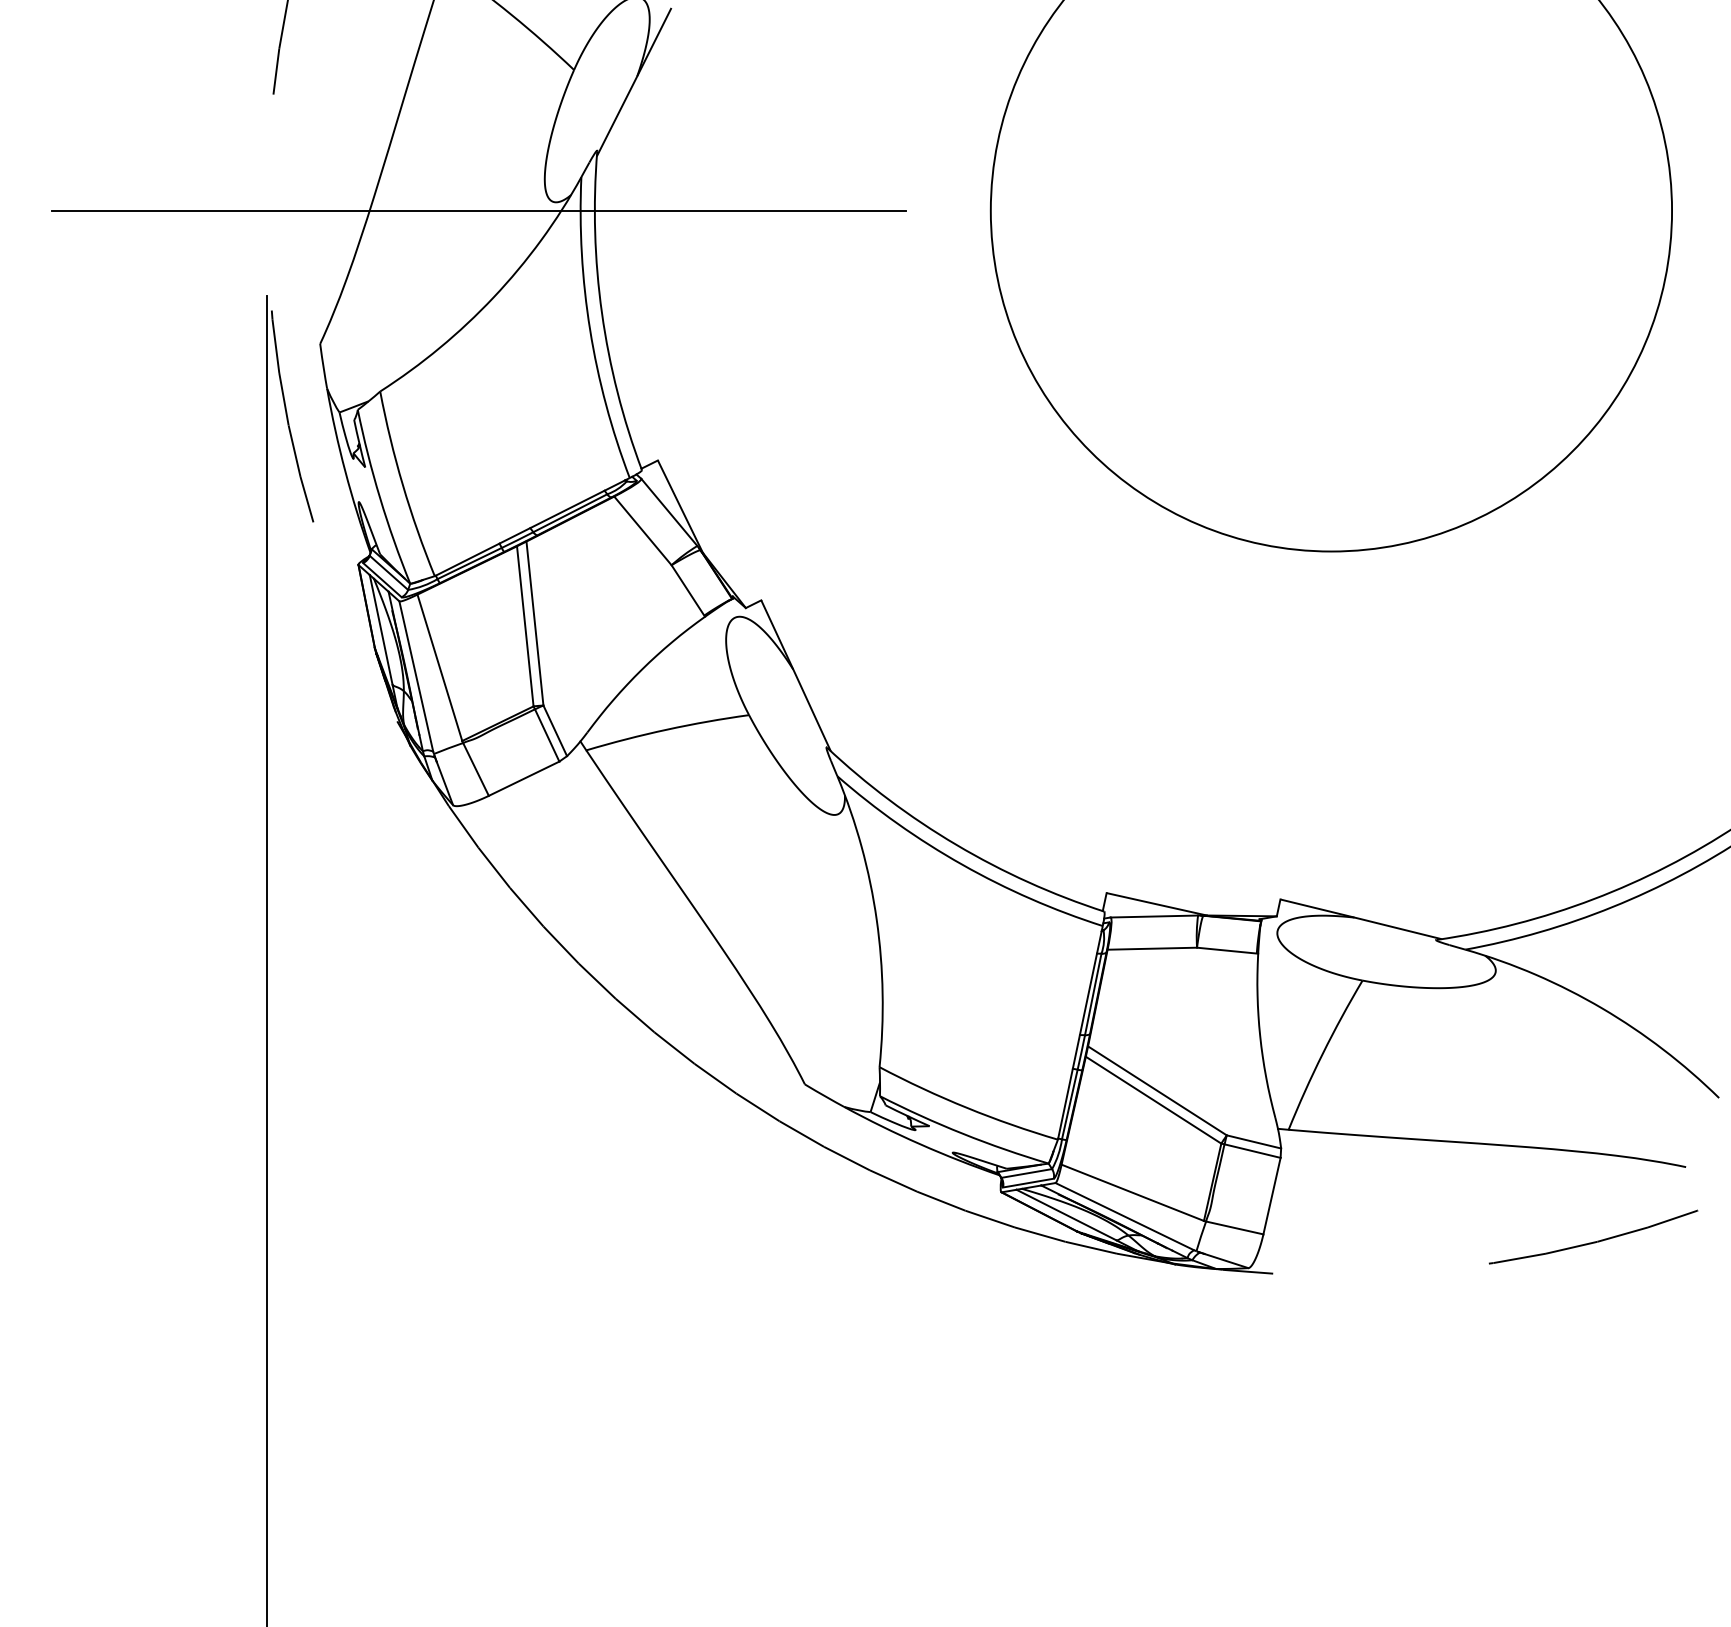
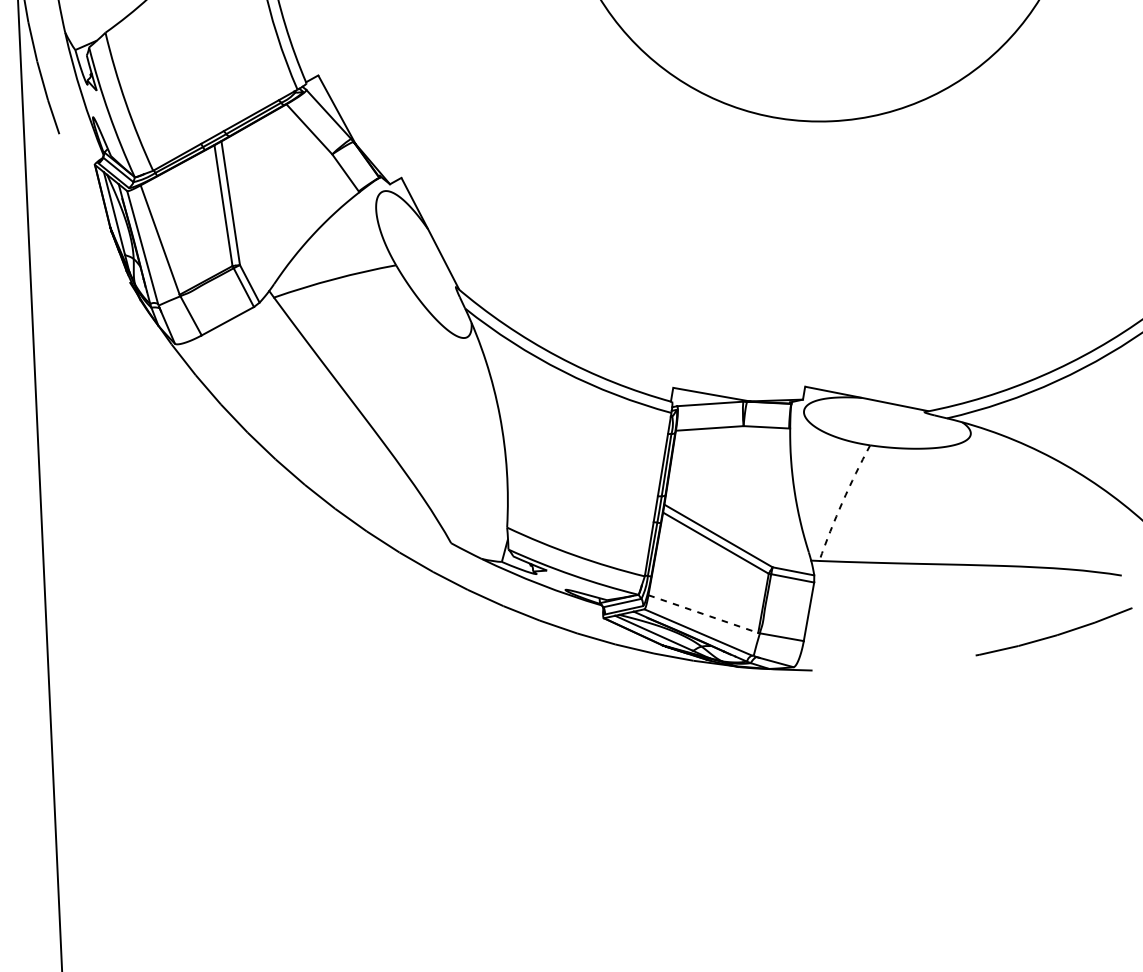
arc: (1322, 1053) -> (842, 501), solid -> dashed
line: (1132, 1192) -> (703, 613), solid -> dashed

